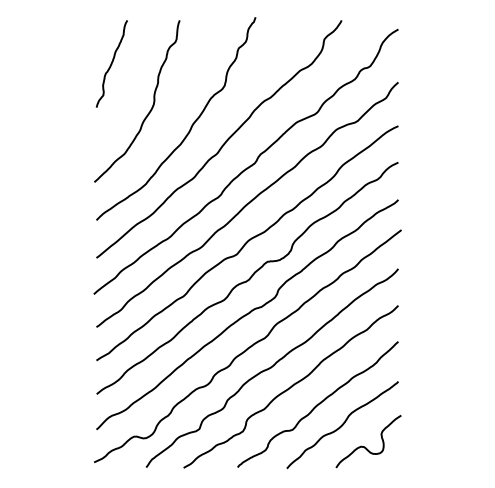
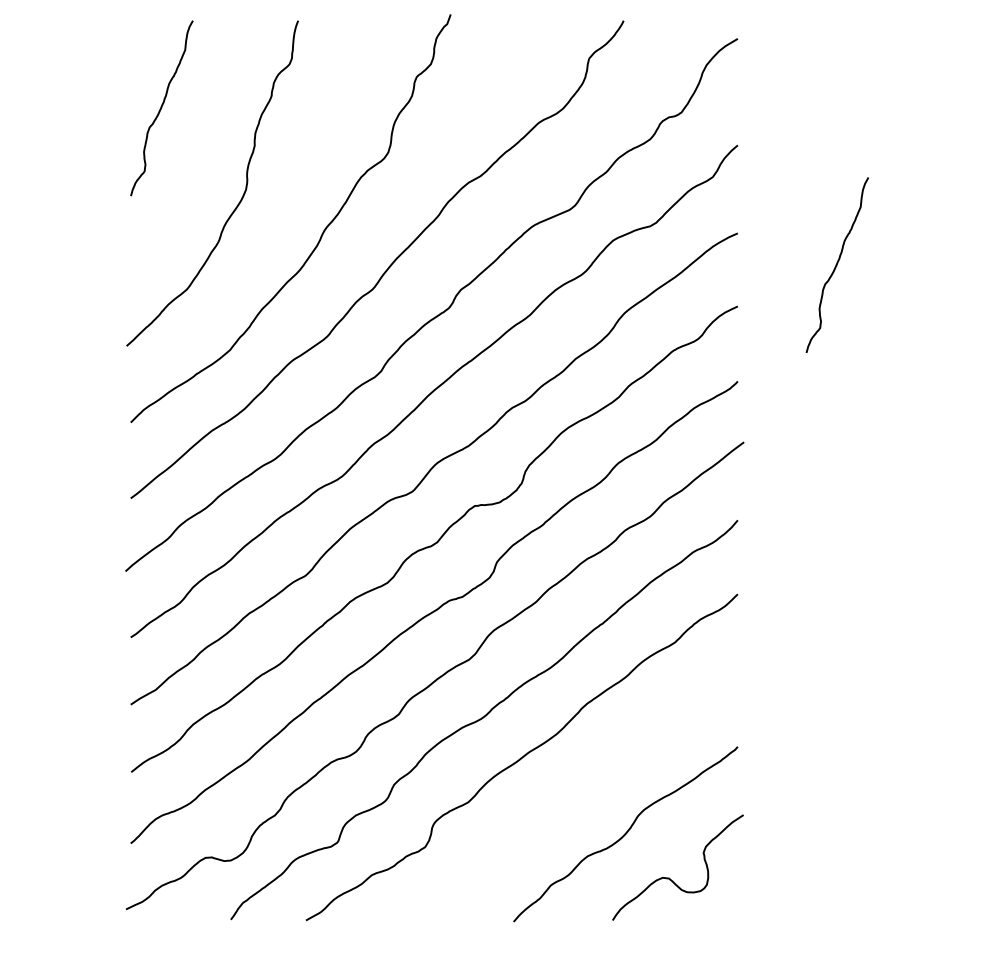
curve: (447, 141) -> (836, 264), added
curve: (317, 404) -> (575, 792), removed

